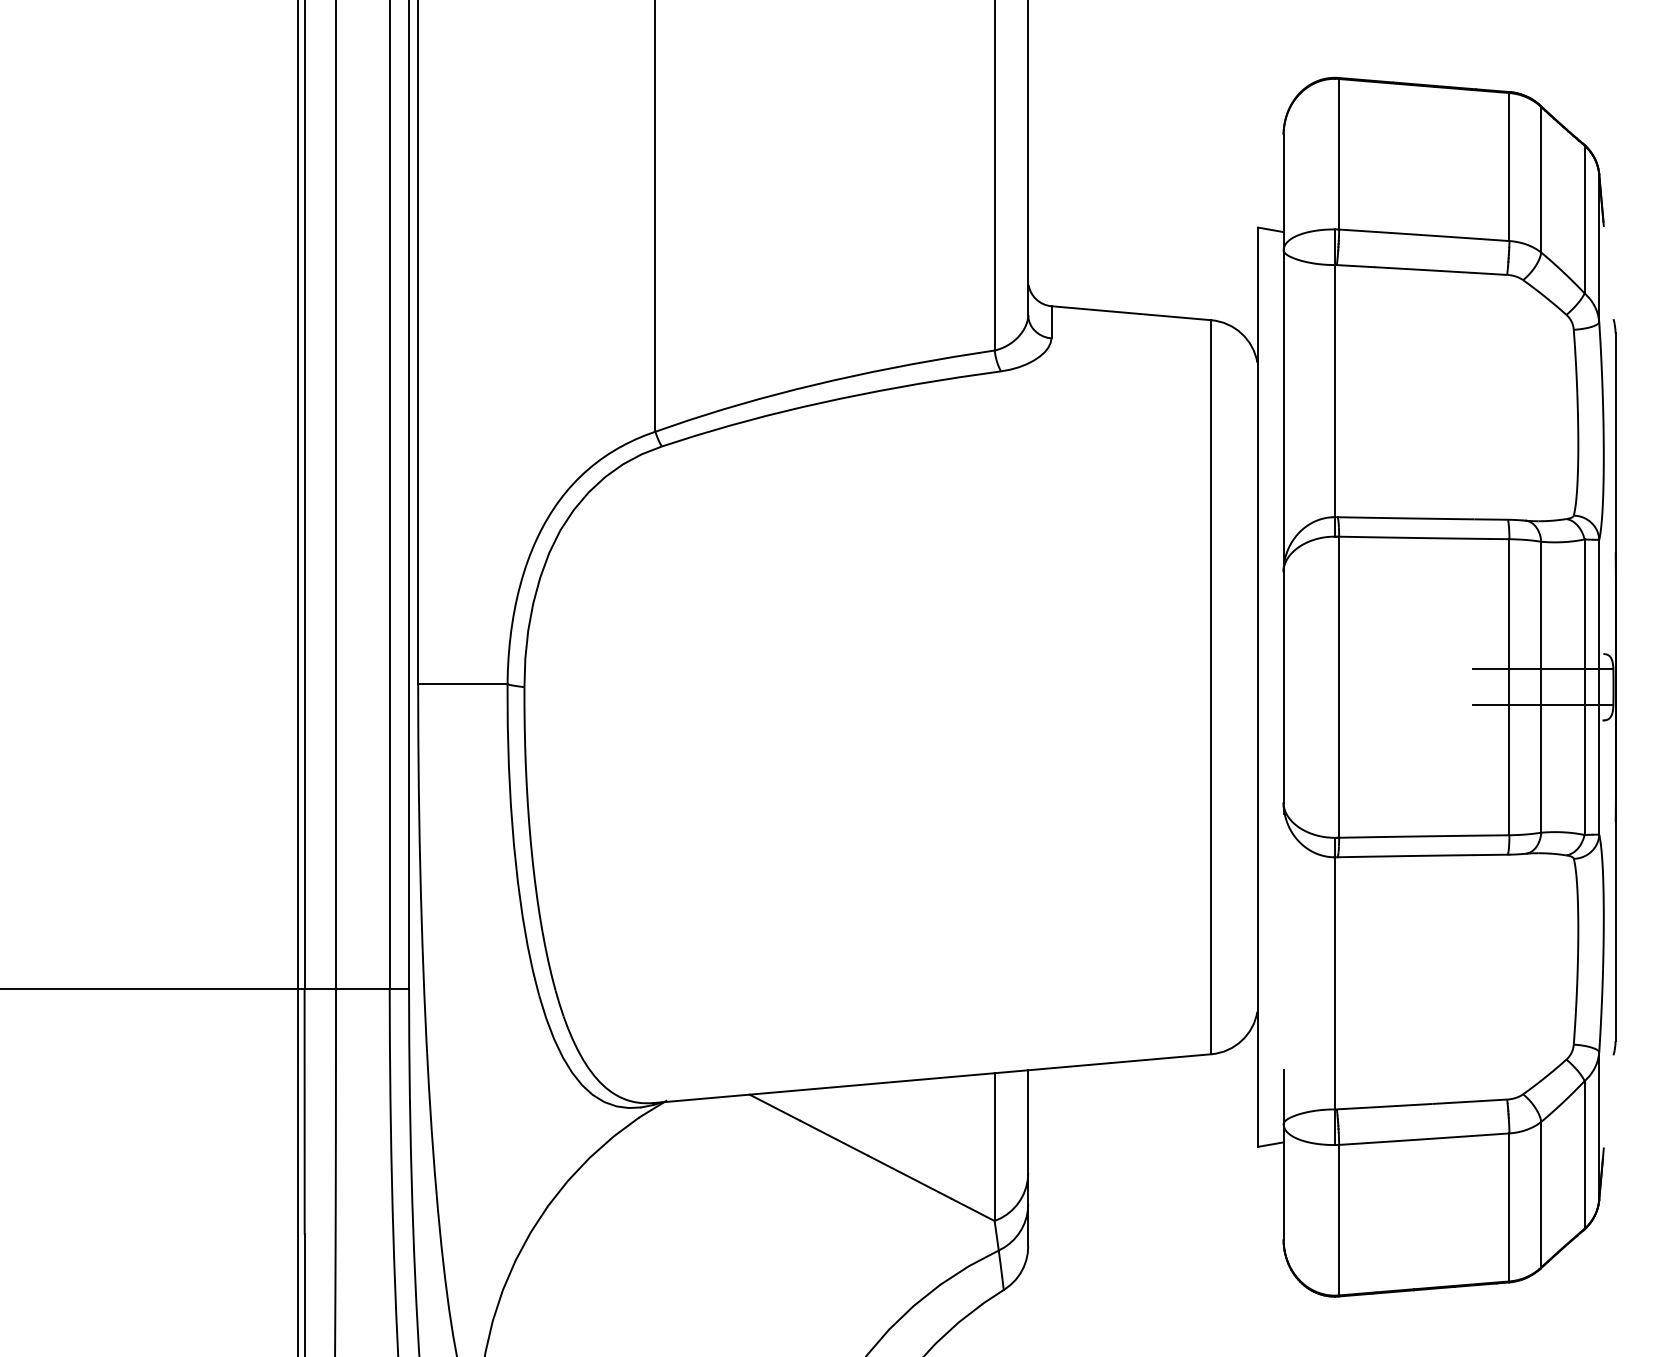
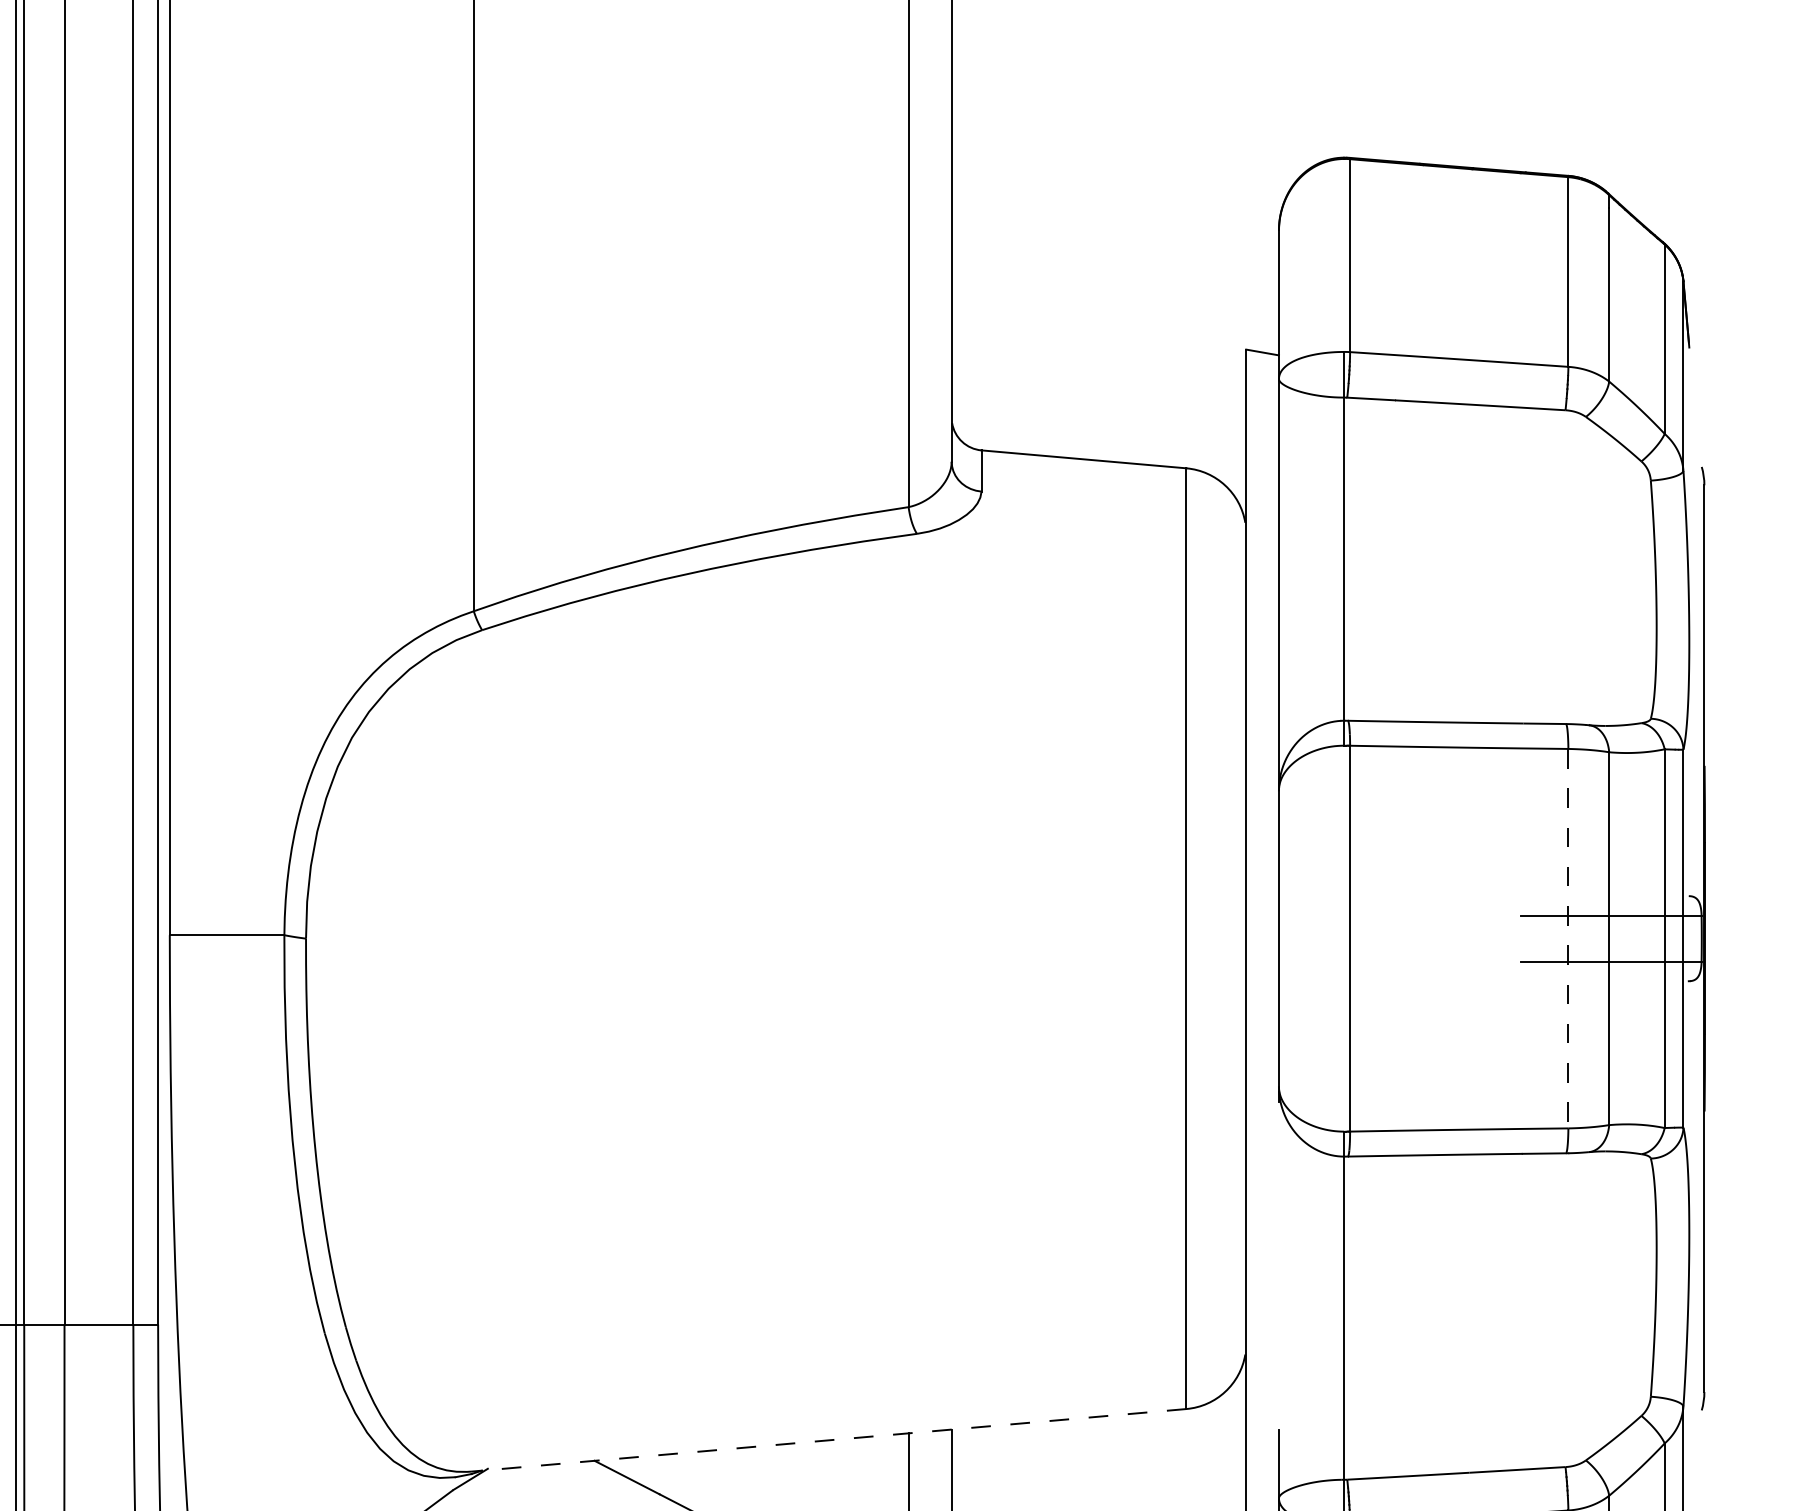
line: (1509, 687) -> (1568, 939), solid -> dashed
line: (931, 1078) -> (827, 1440), solid -> dashed

